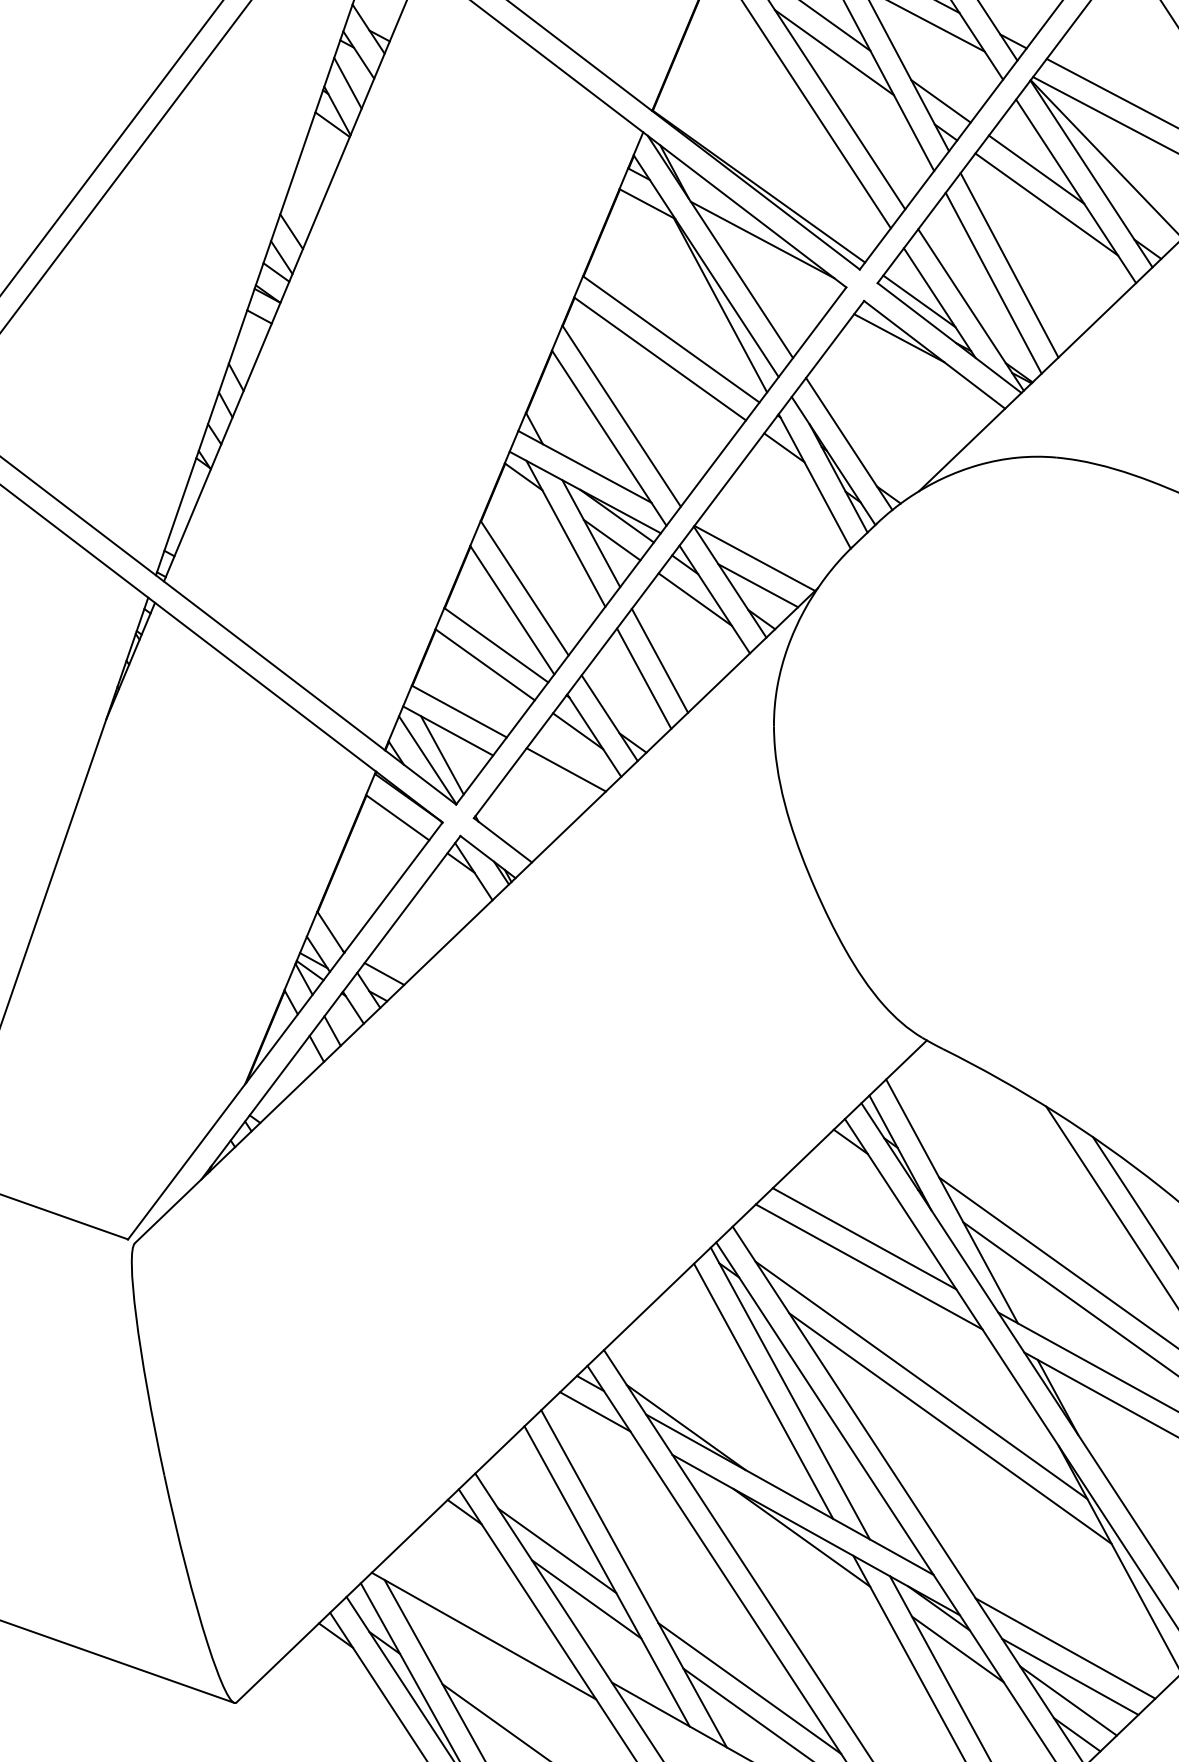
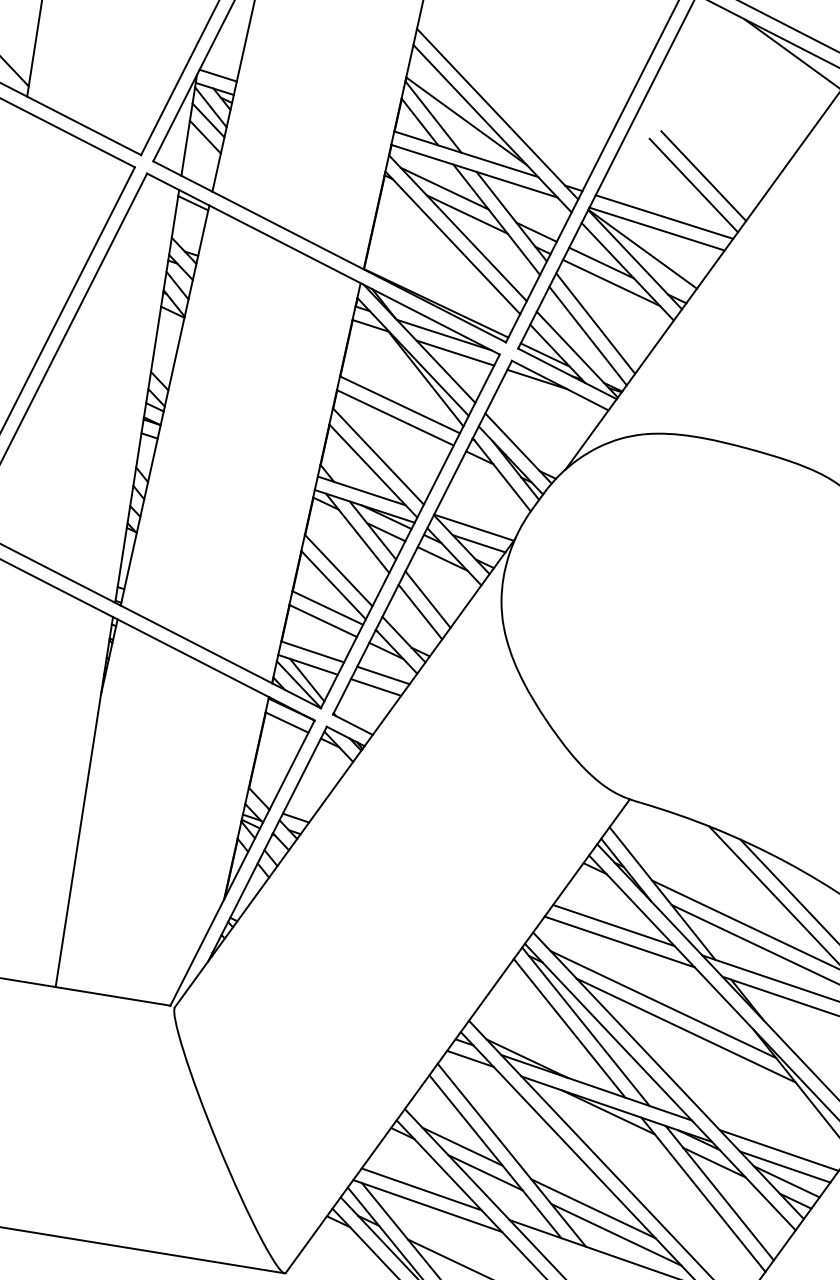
line: (775, 271) -> (455, 352), added
line: (550, 786) -> (375, 687), added
line: (478, 1607) -> (421, 1189), added

